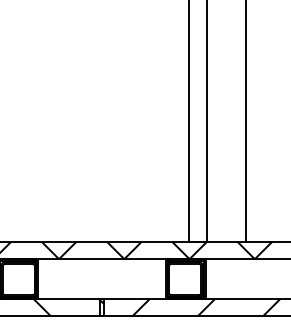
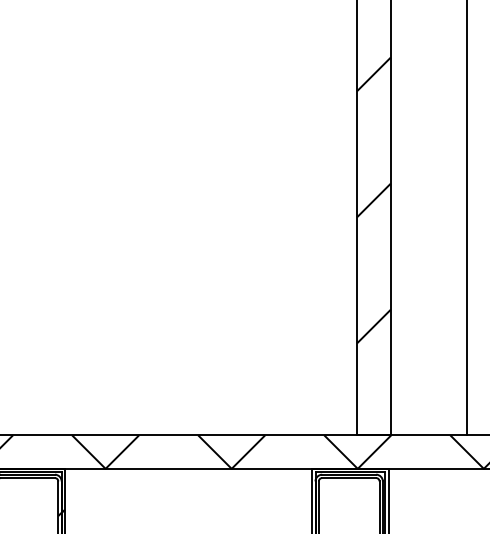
hatch: (197, 120) -> (372, 200), added

